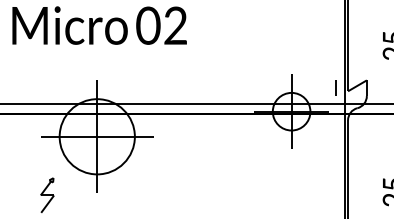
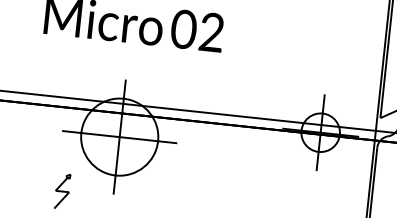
line: (335, 87) -> (368, 112), removed

